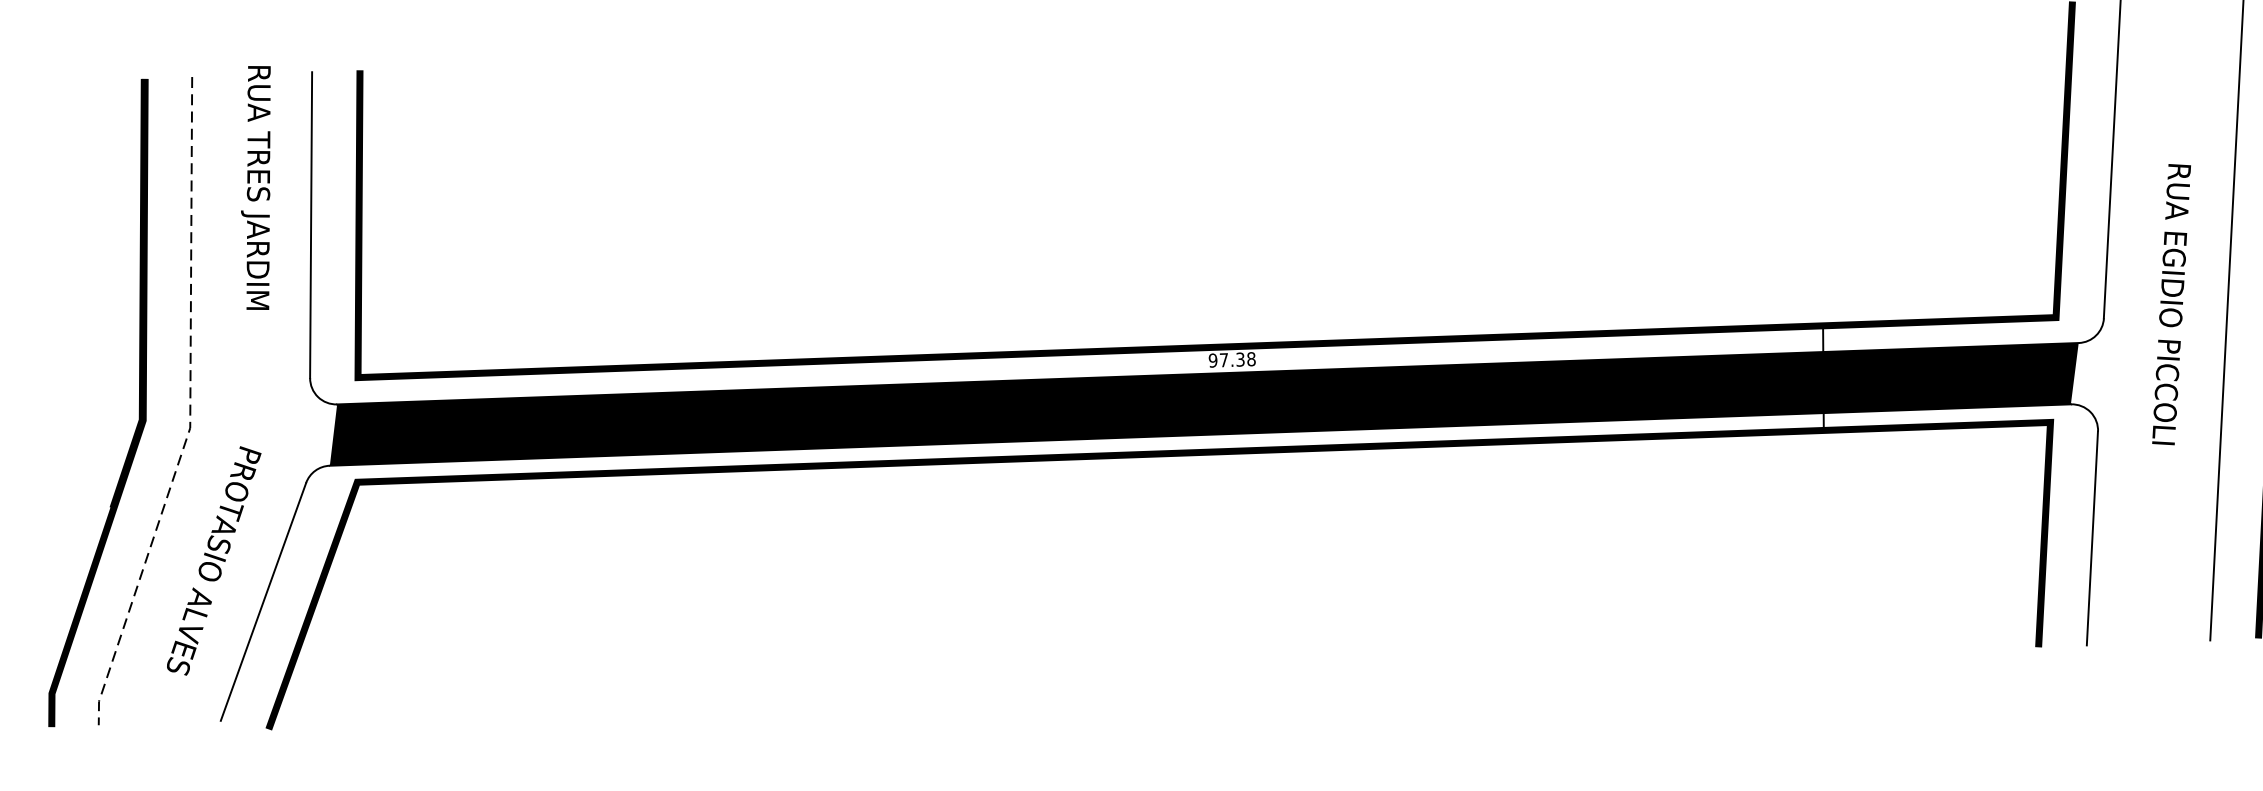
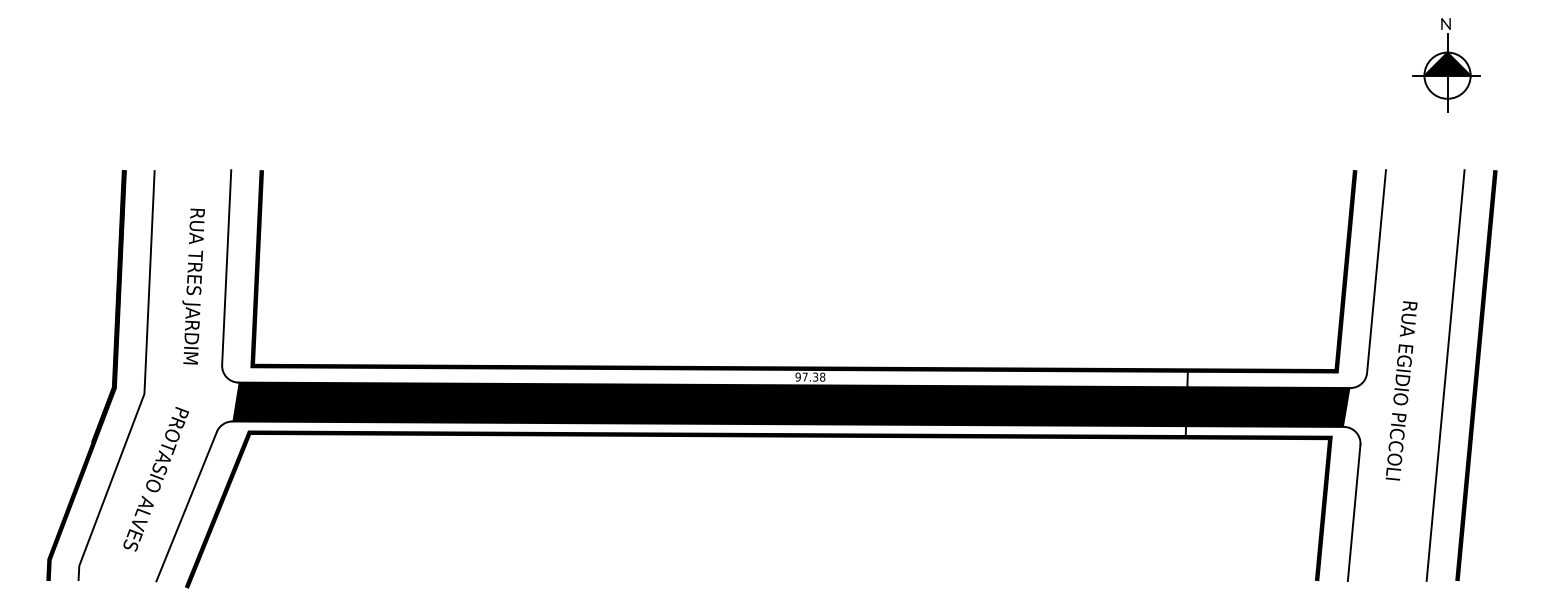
text: (257, 187) -> (193, 286), moved
text: (2171, 303) -> (1401, 390), moved
line: (189, 410) -> (144, 382), dashed -> solid

